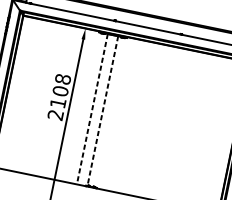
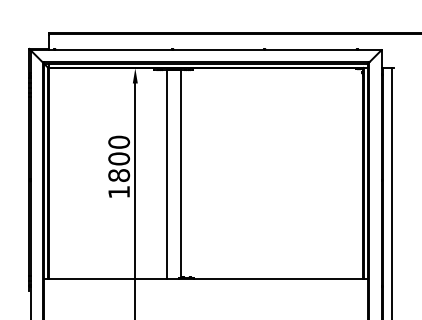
text: (59, 96) -> (119, 166), 2108 -> 1800
line: (92, 109) -> (166, 174), dashed -> solid
line: (103, 111) -> (181, 174), dashed -> solid

